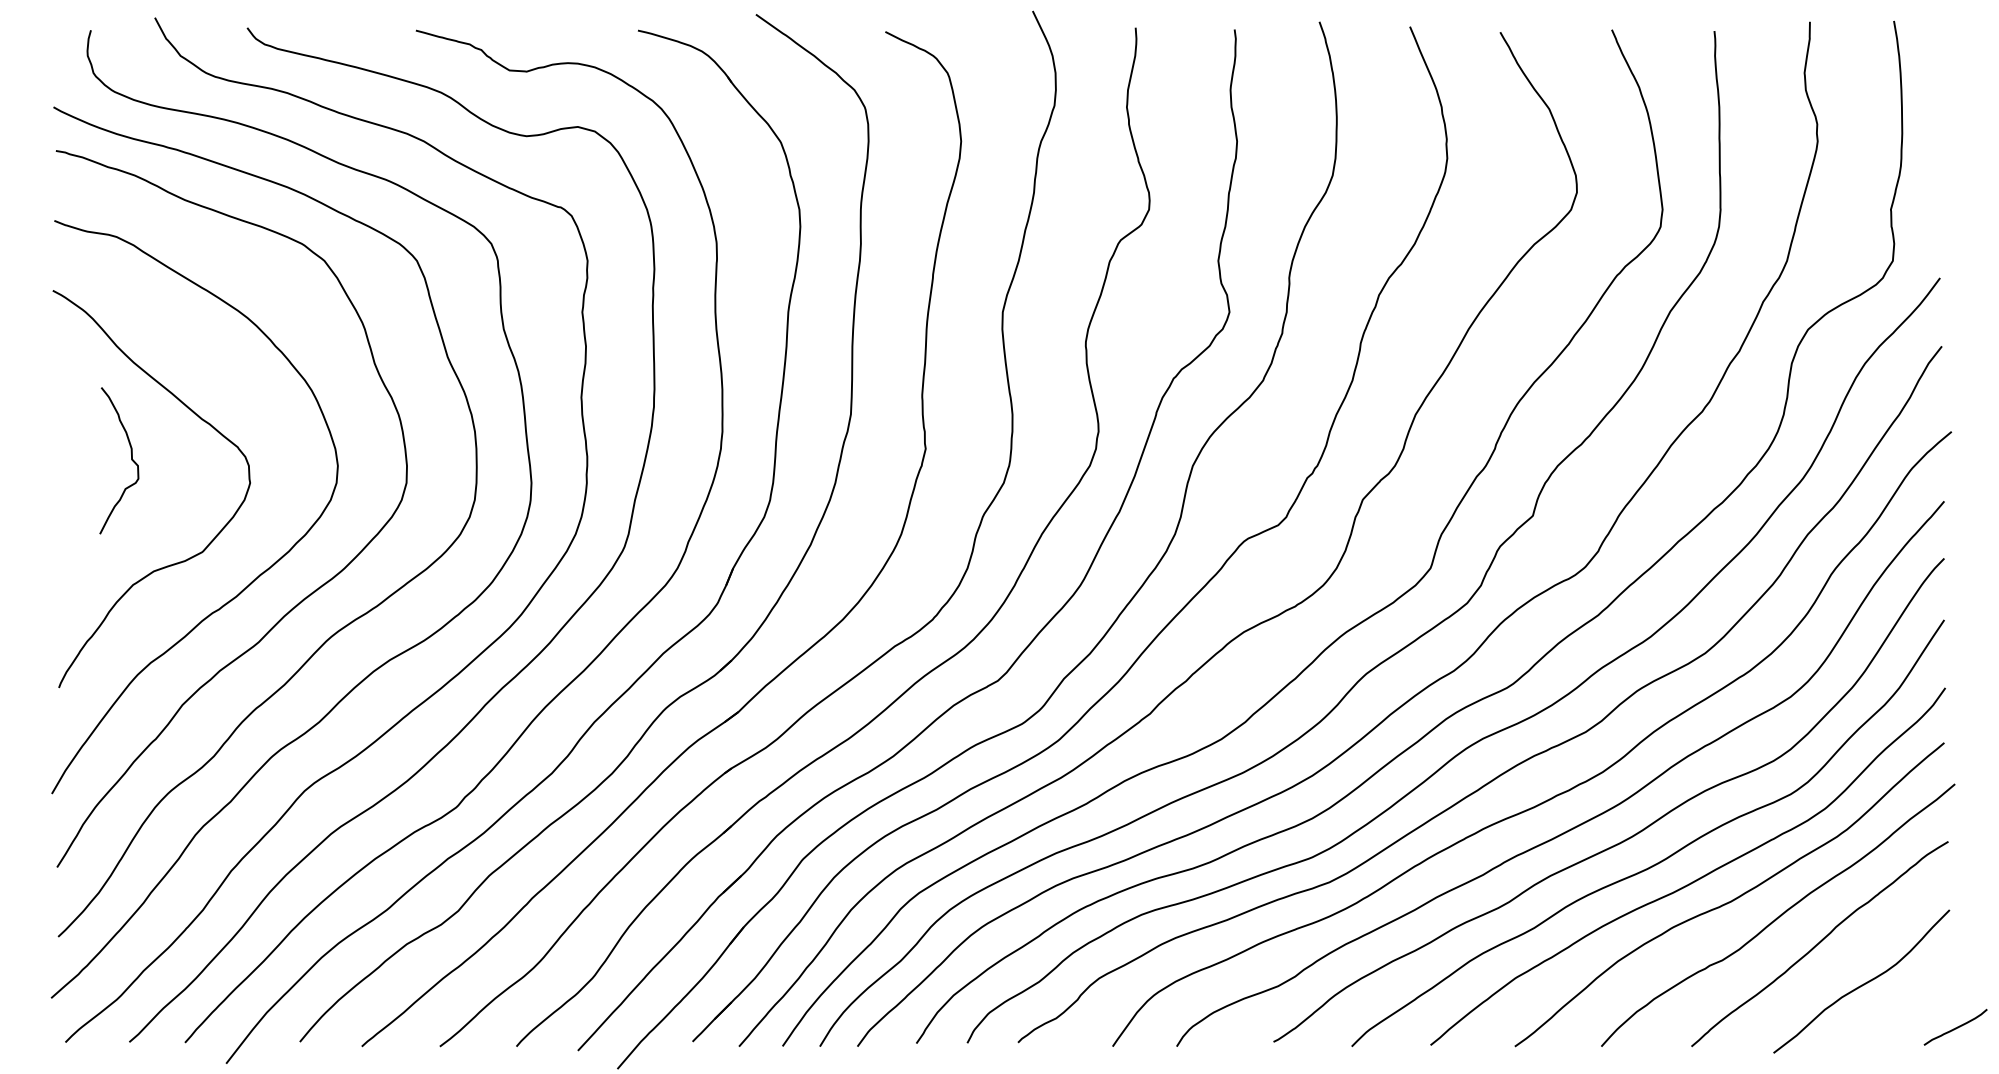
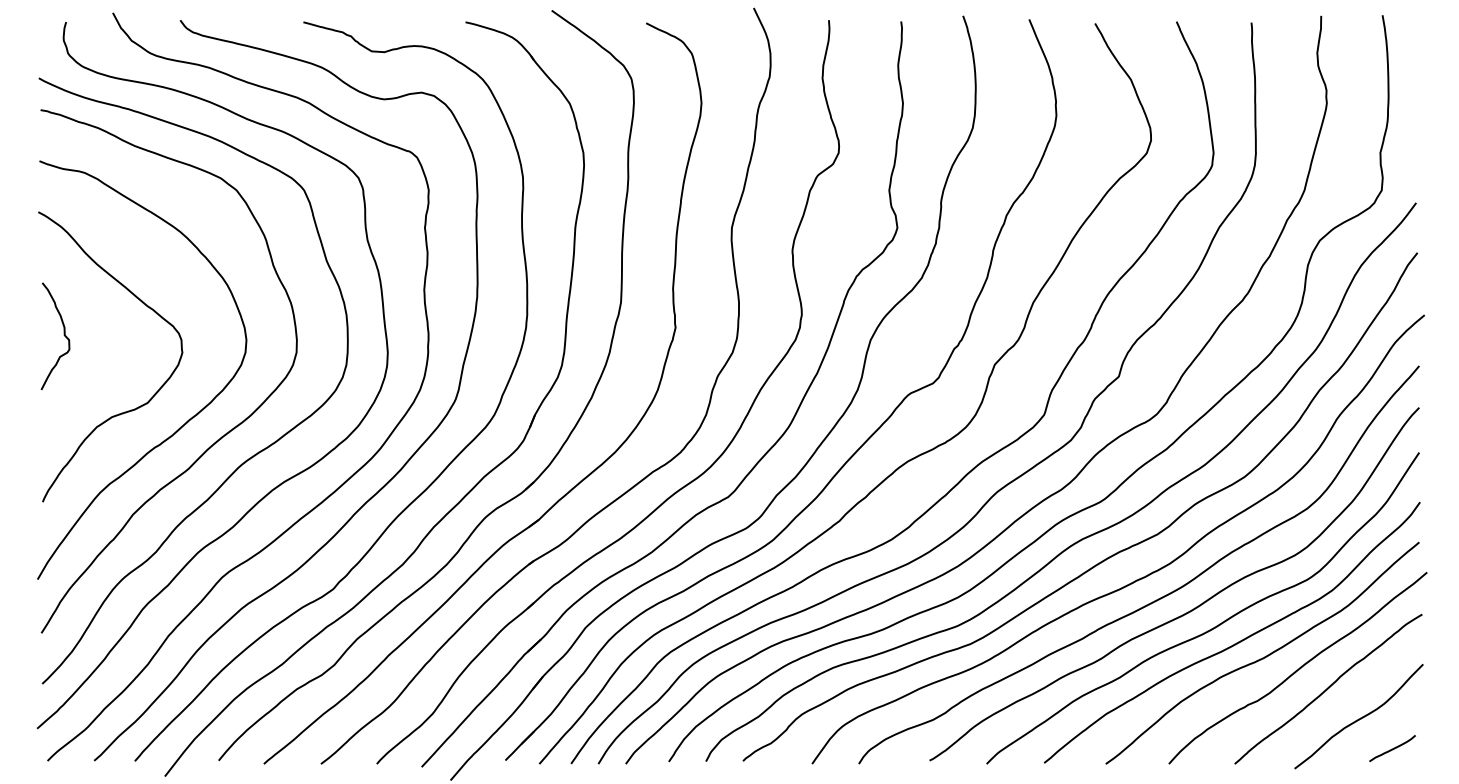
curve: (131, 460) -> (64, 336), moved
curve: (1955, 1027) -> (1392, 748), moved

